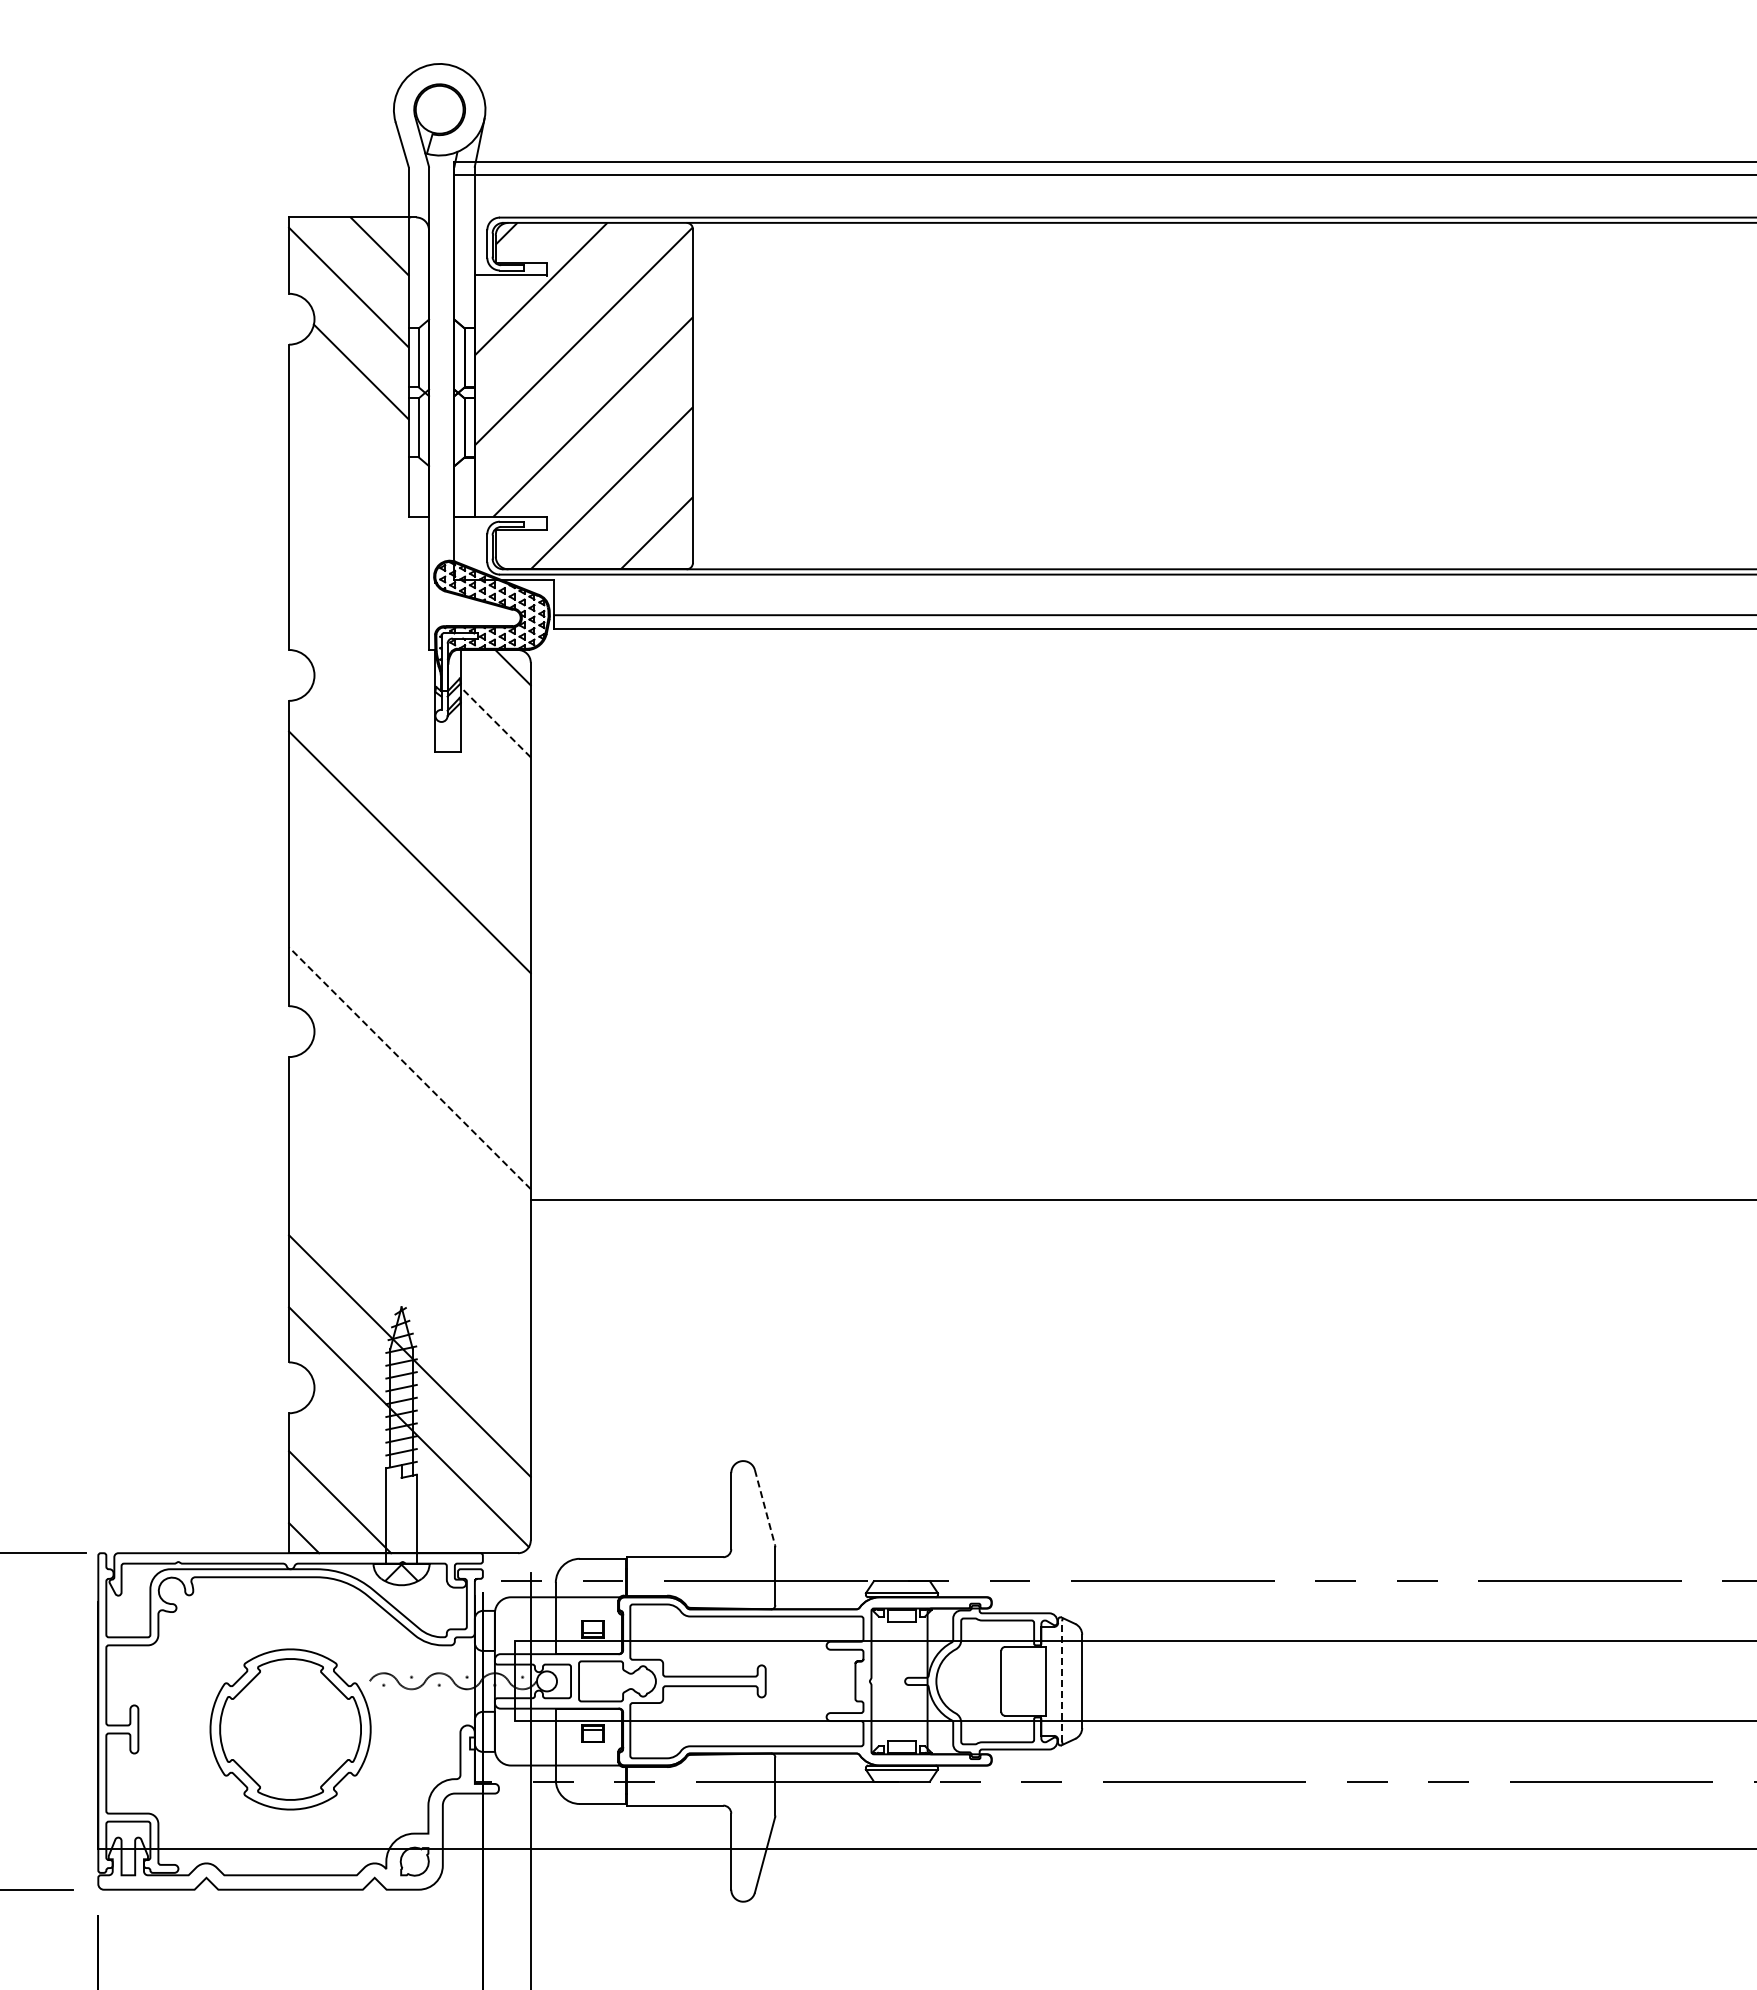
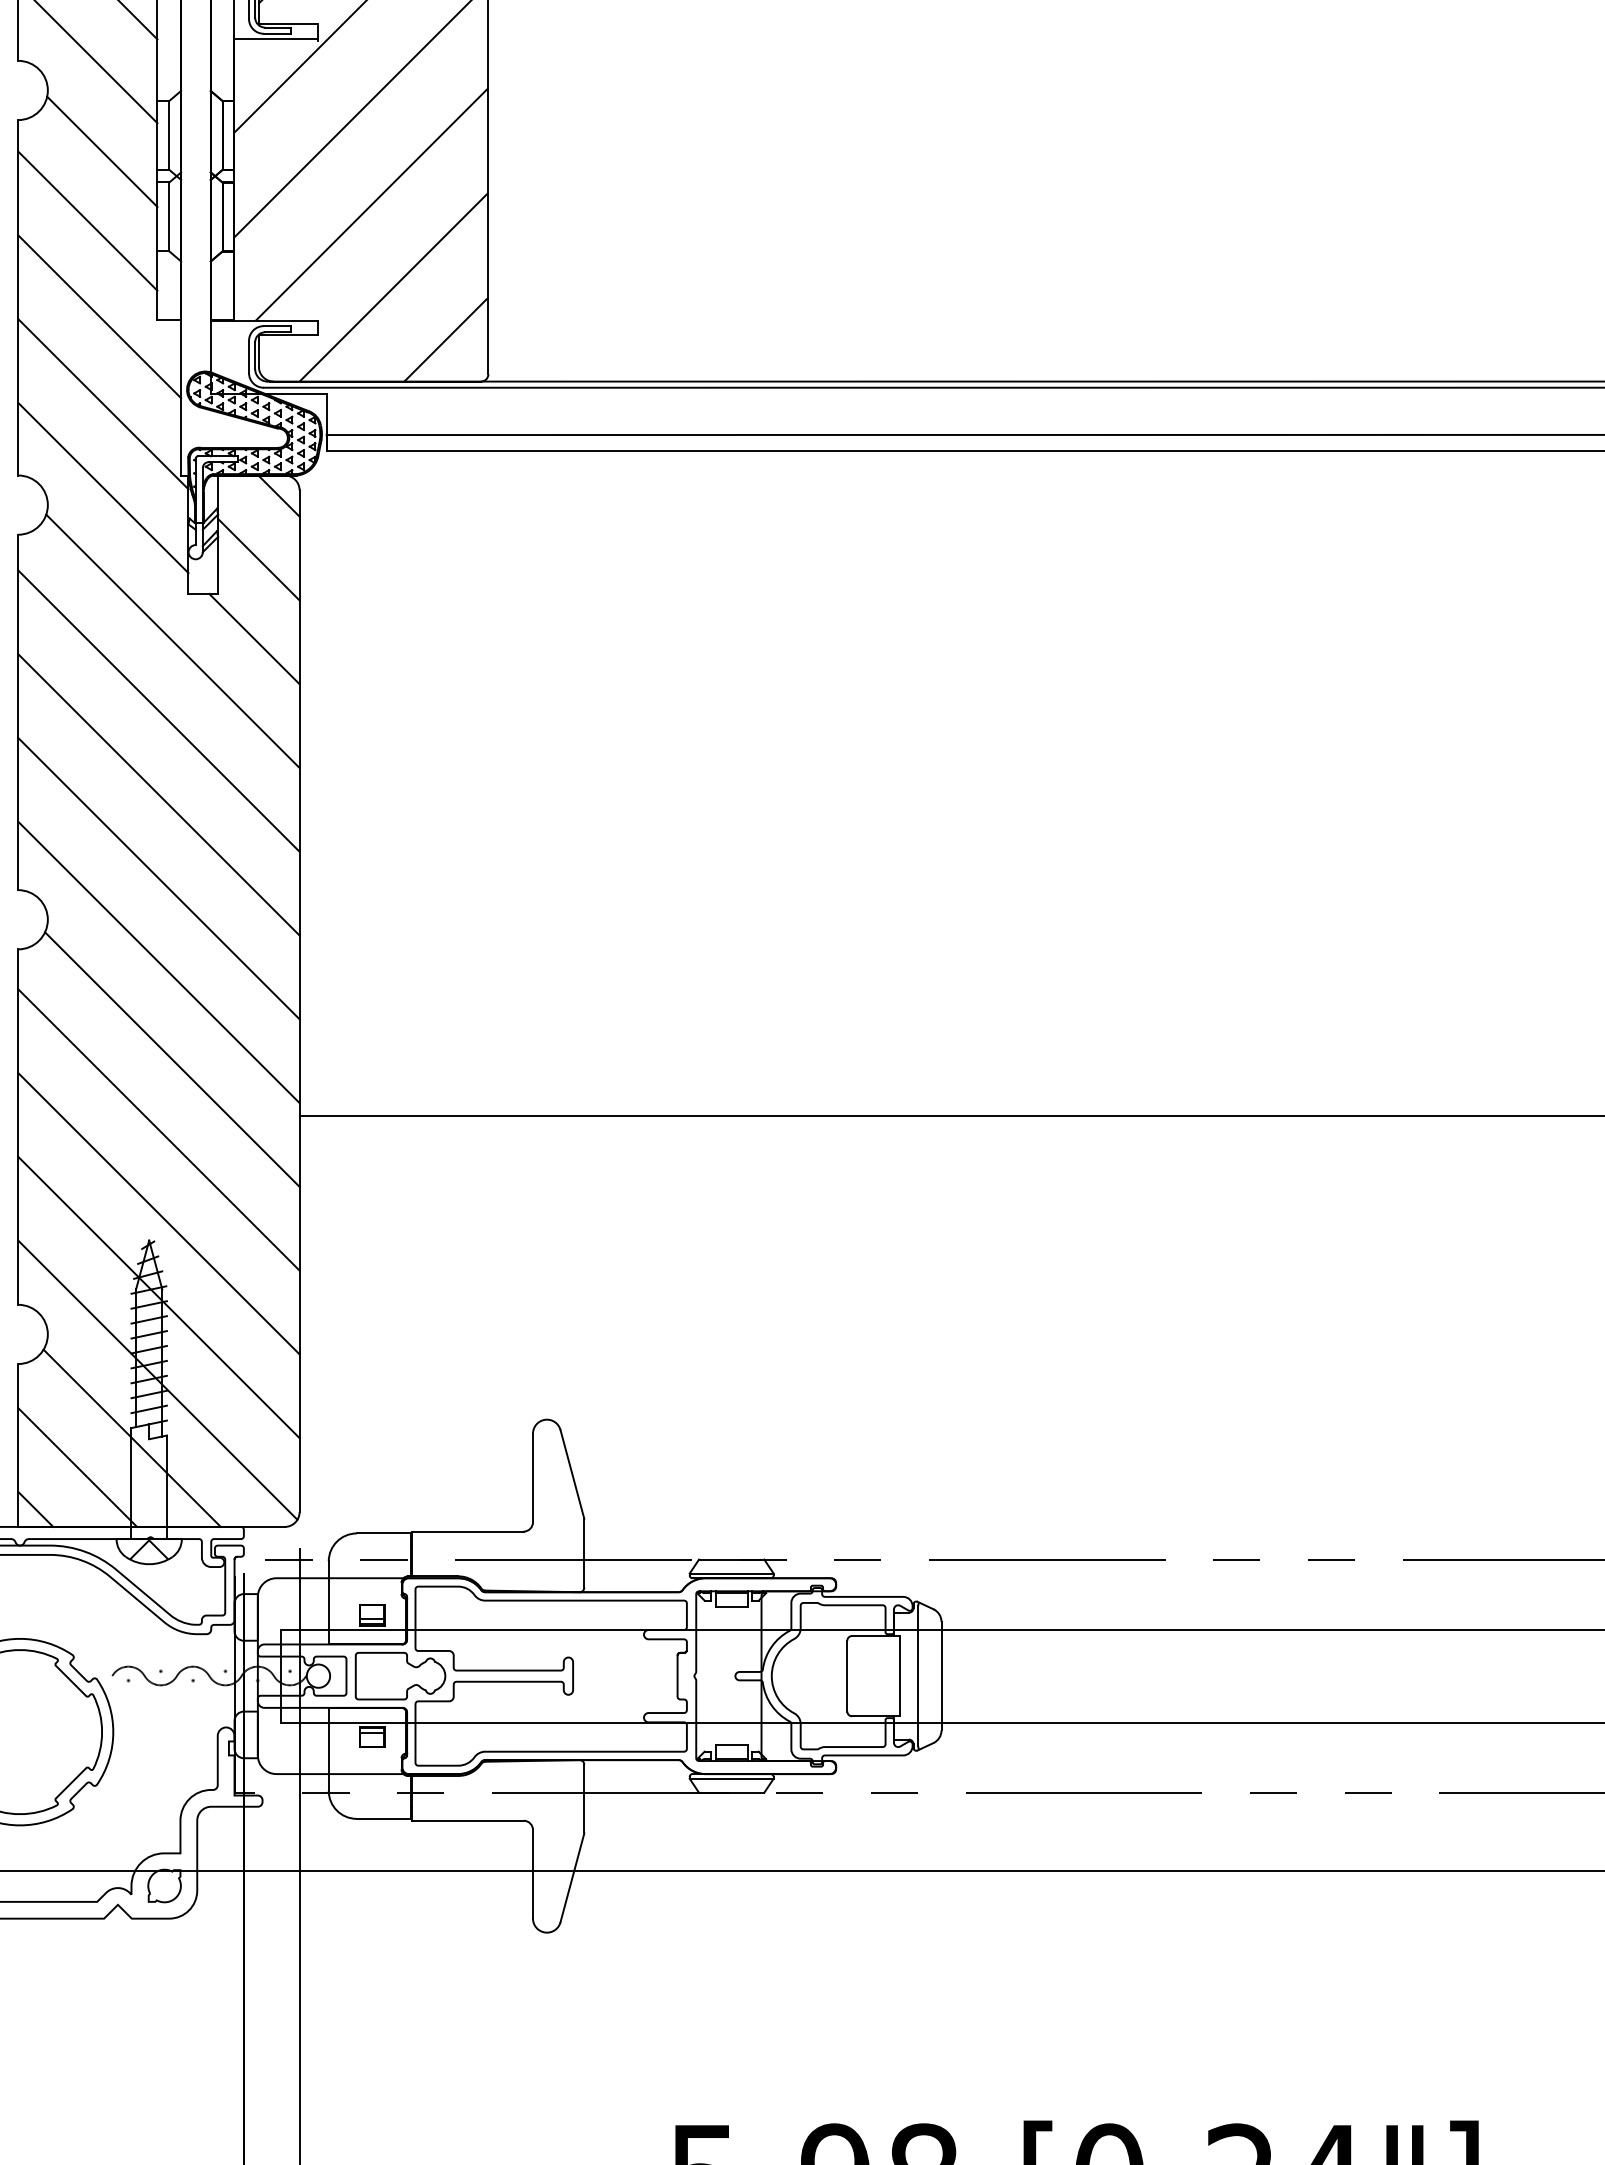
line: (348, 431) -> (87, 221), added
line: (359, 513) -> (100, 316), added
line: (362, 588) -> (103, 403), added
line: (362, 660) -> (103, 487), added
line: (495, 722) -> (258, 559), dashed -> solid
line: (491, 790) -> (253, 639), added
line: (421, 792) -> (172, 641), added
line: (409, 924) -> (158, 795), added
line: (409, 996) -> (158, 878), added
line: (409, 1068) -> (158, 962), dashed -> solid
line: (421, 1151) -> (172, 1059), added
line: (409, 1212) -> (158, 1130), added
line: (409, 1284) -> (158, 1214), added
line: (386, 1476) -> (131, 1437), added
line: (764, 1507) -> (571, 1473), dashed -> solid
line: (1062, 1680) -> (918, 1675), dashed -> solid

